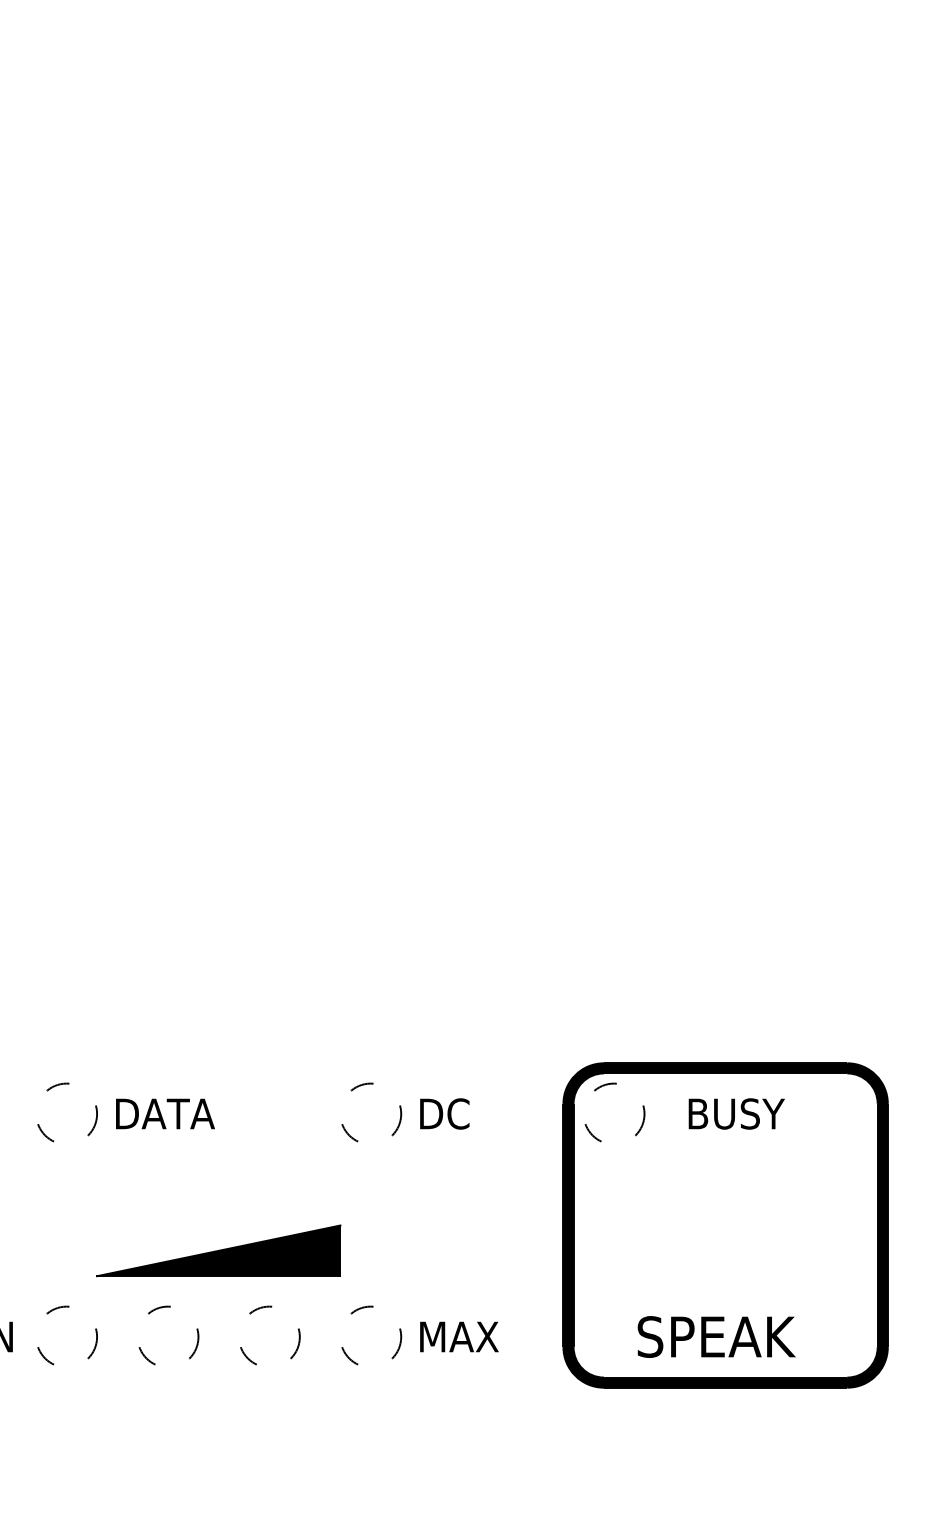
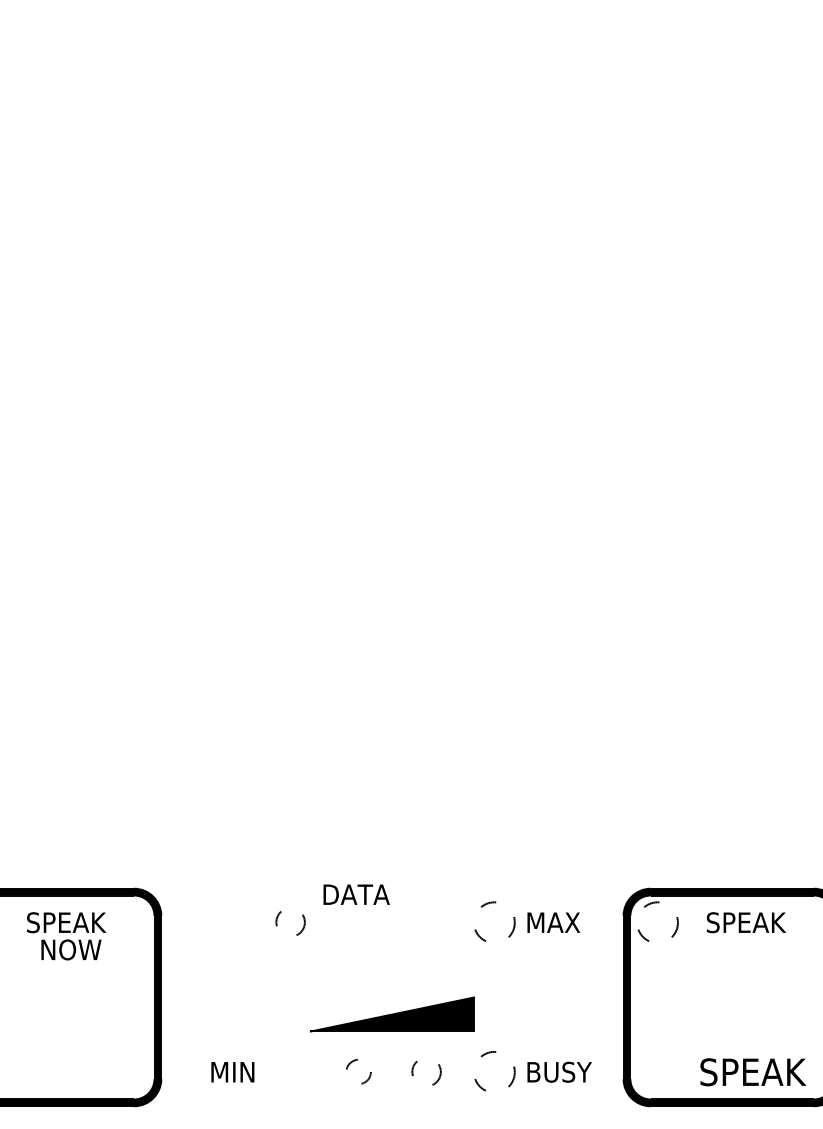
circle: (66, 1112) -> (290, 921), size x0.7
text: (165, 1113) -> (356, 894), moved
text: (460, 1113) -> (554, 922), DC -> MAX
text: (746, 1113) -> (746, 922), BUSY -> SPEAK
circle: (66, 1335) -> (290, 1071), removed
circle: (168, 1335) -> (358, 1071), size x0.6
circle: (269, 1335) -> (426, 1071), size x0.7
text: (469, 1335) -> (560, 1071), MAX -> BUSY
text: (716, 1337) -> (753, 1072), moved

